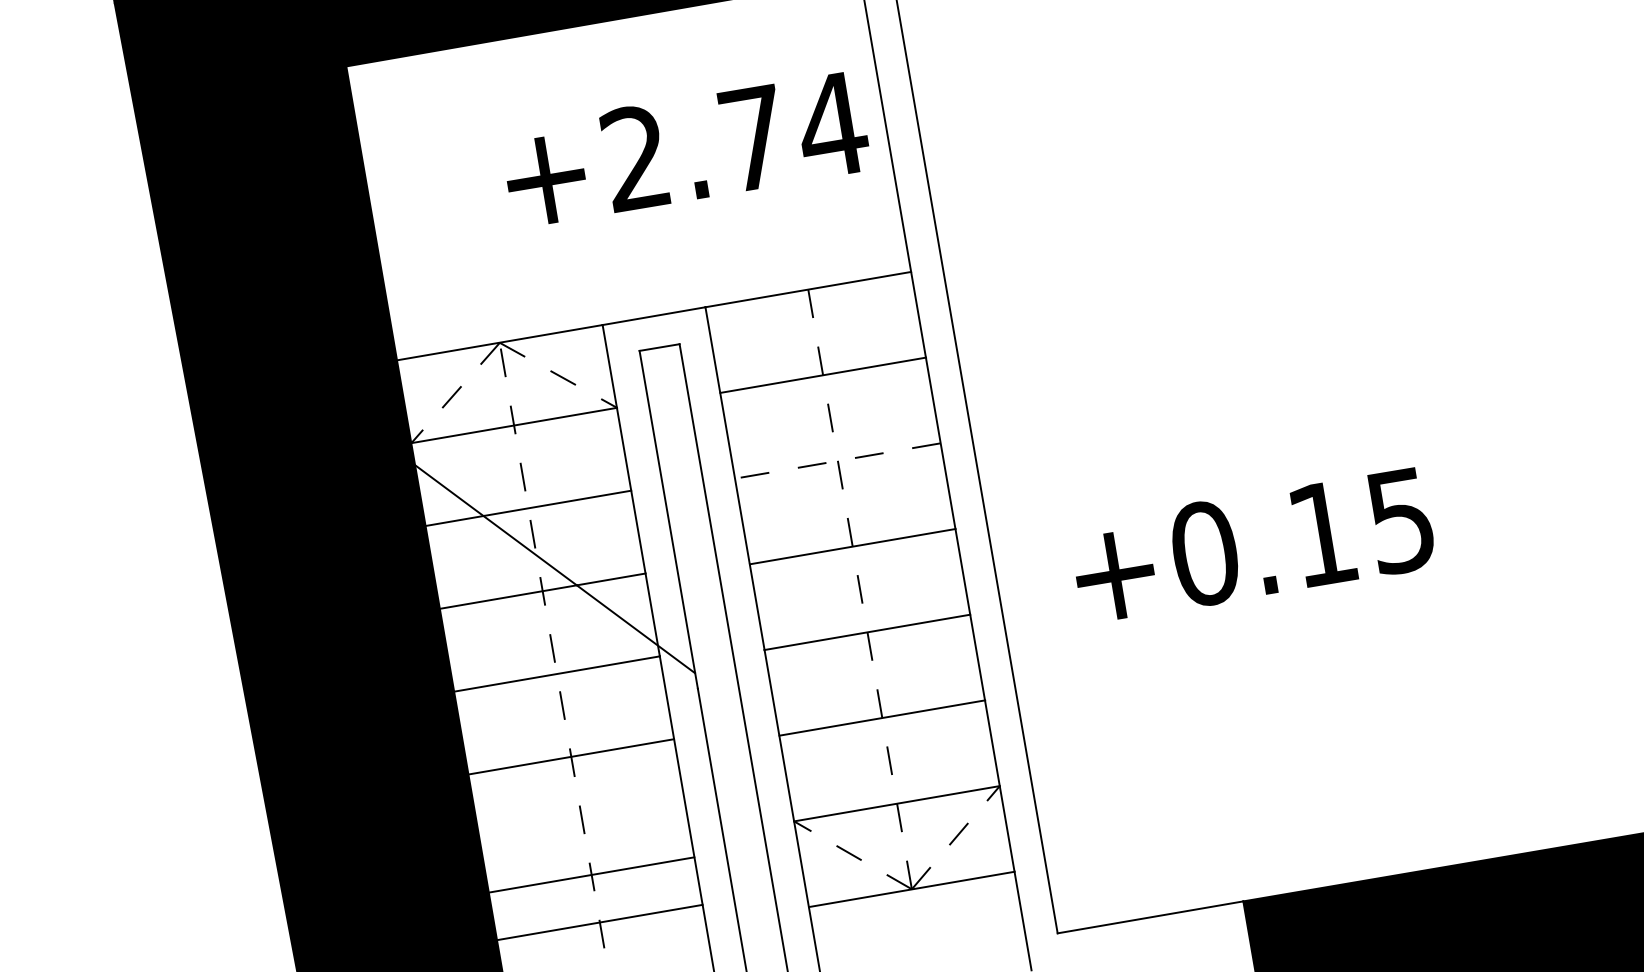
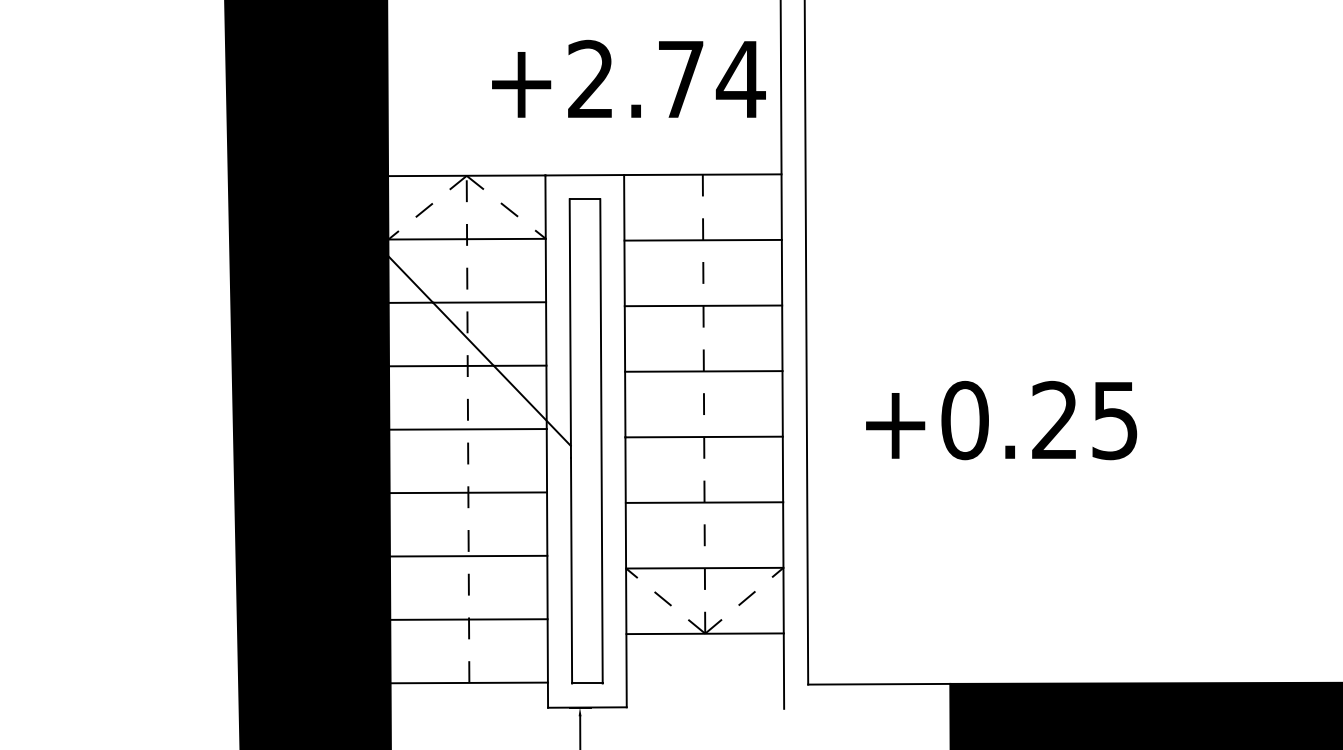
text: (684, 148) -> (628, 78), moved
line: (837, 460) -> (703, 305), dashed -> solid
text: (1321, 532) -> (1054, 419), +0.15 -> +0.25
line: (591, 874) -> (468, 555), moved

